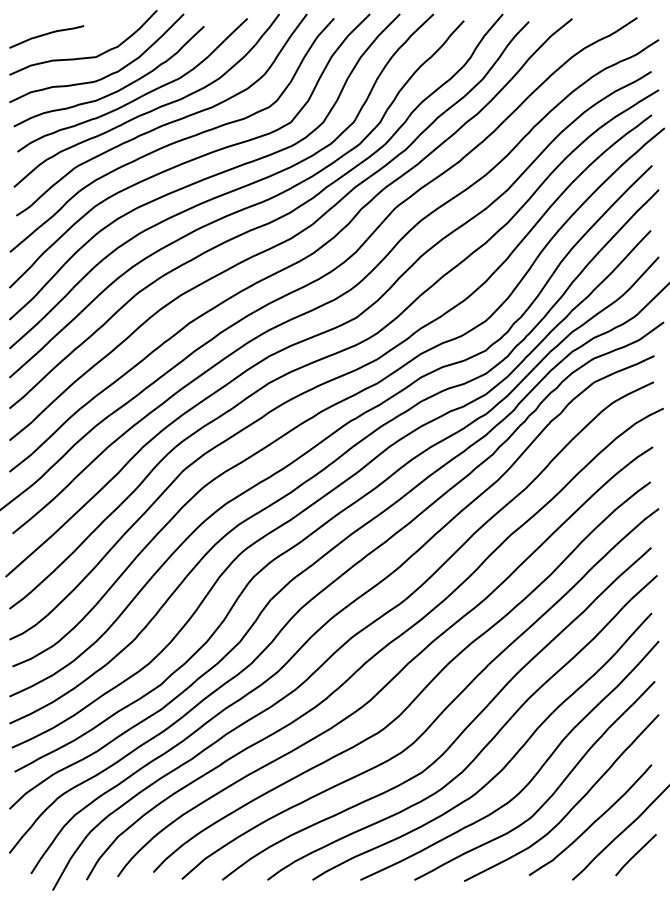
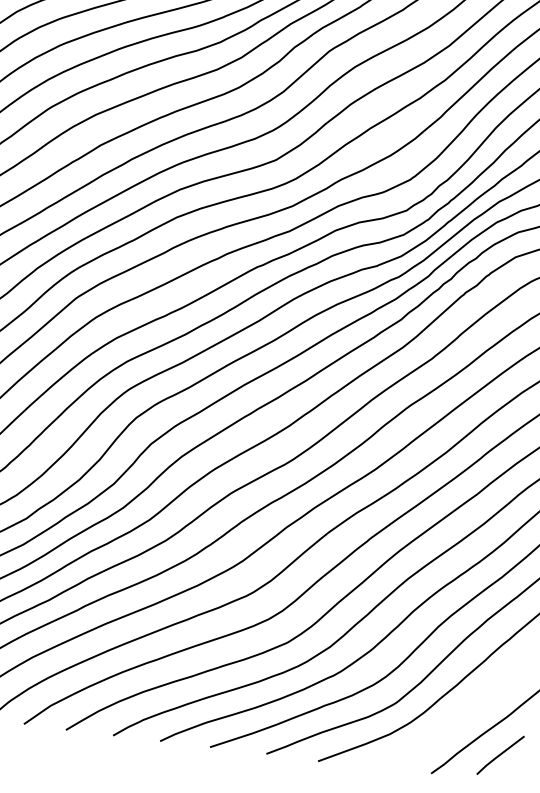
curve: (593, 821) -> (460, 715), removed

